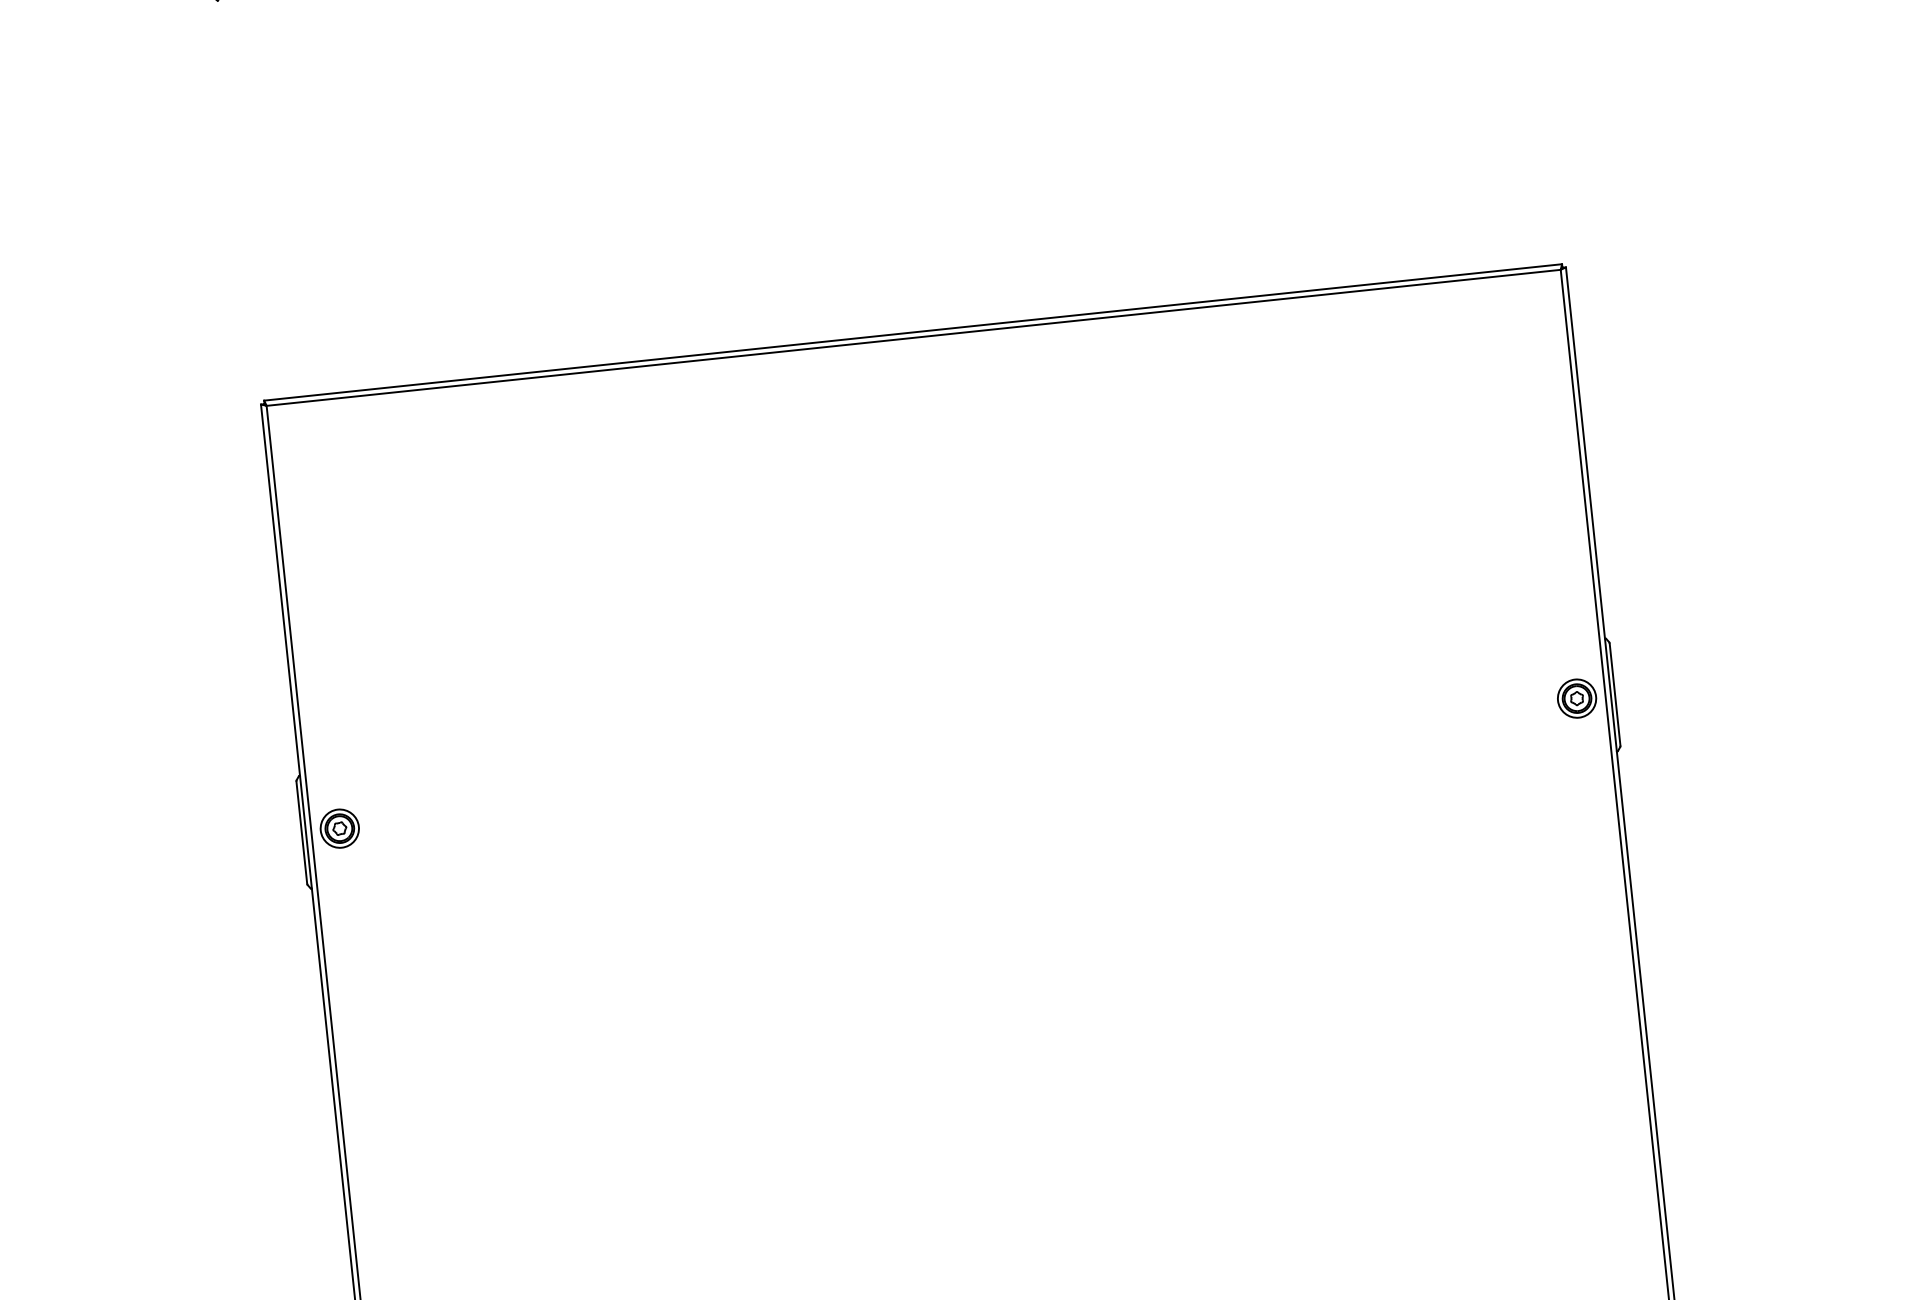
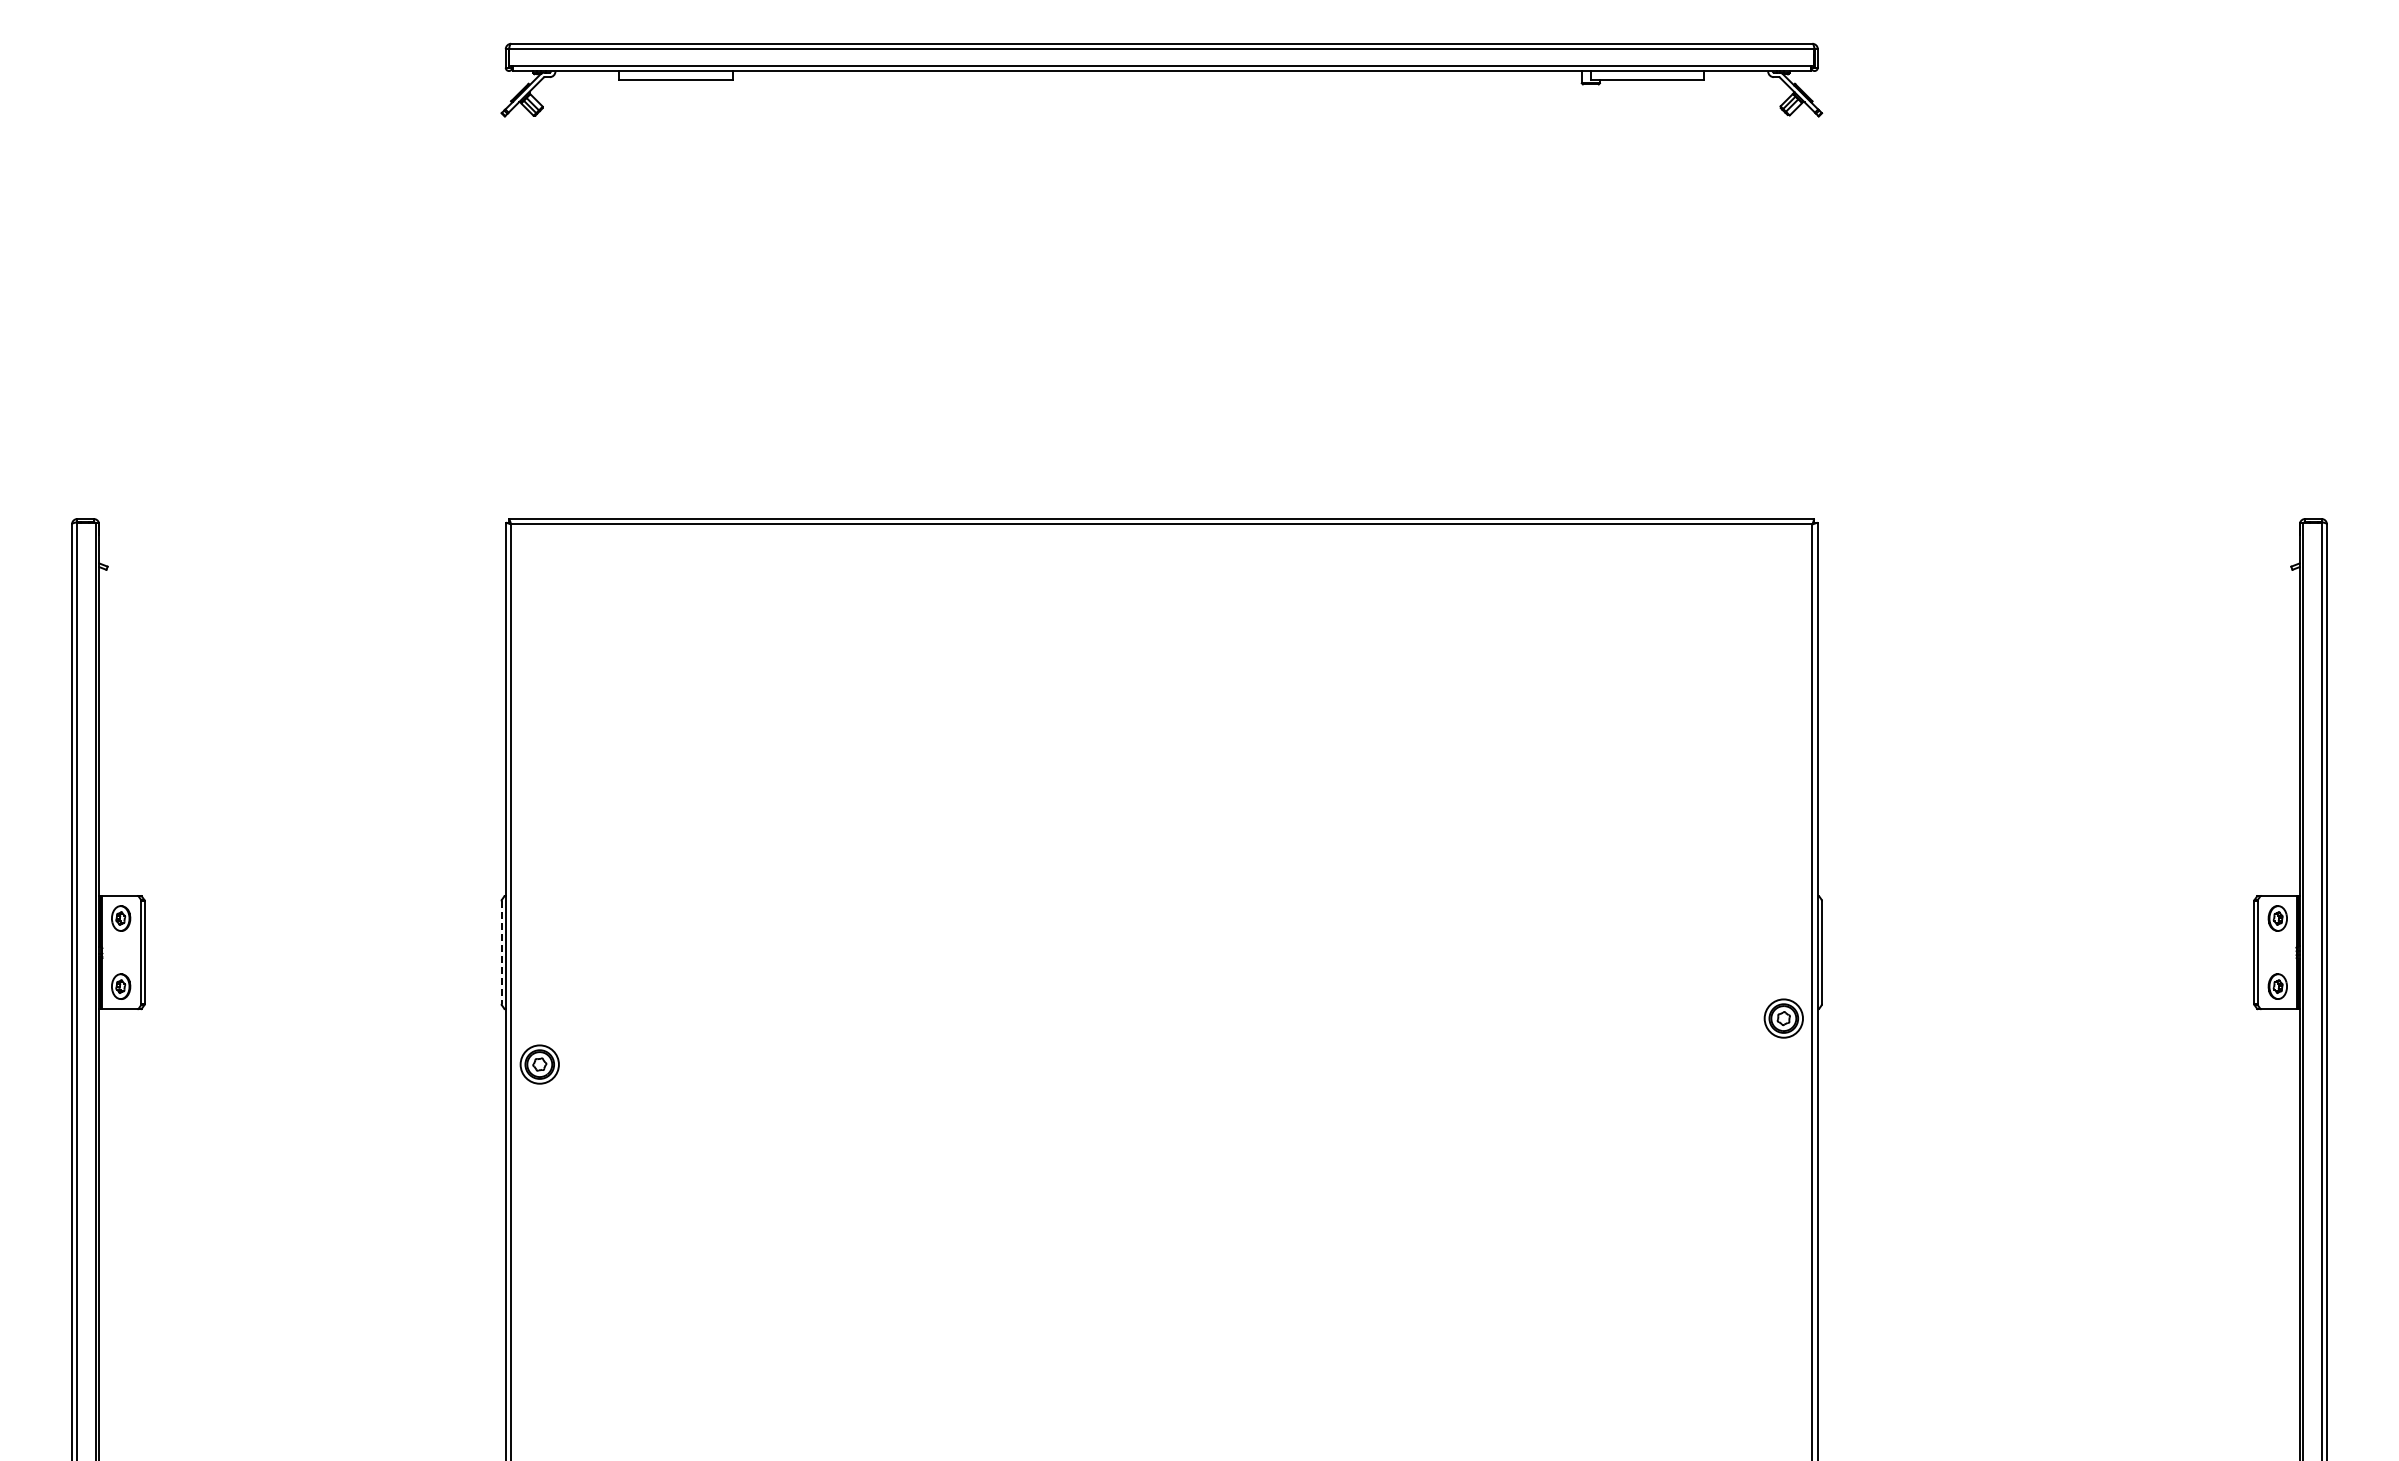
part: (1576, 698) -> (1783, 1018), moved
part: (339, 828) -> (539, 1064), moved
line: (301, 833) -> (501, 953), solid -> dashed

